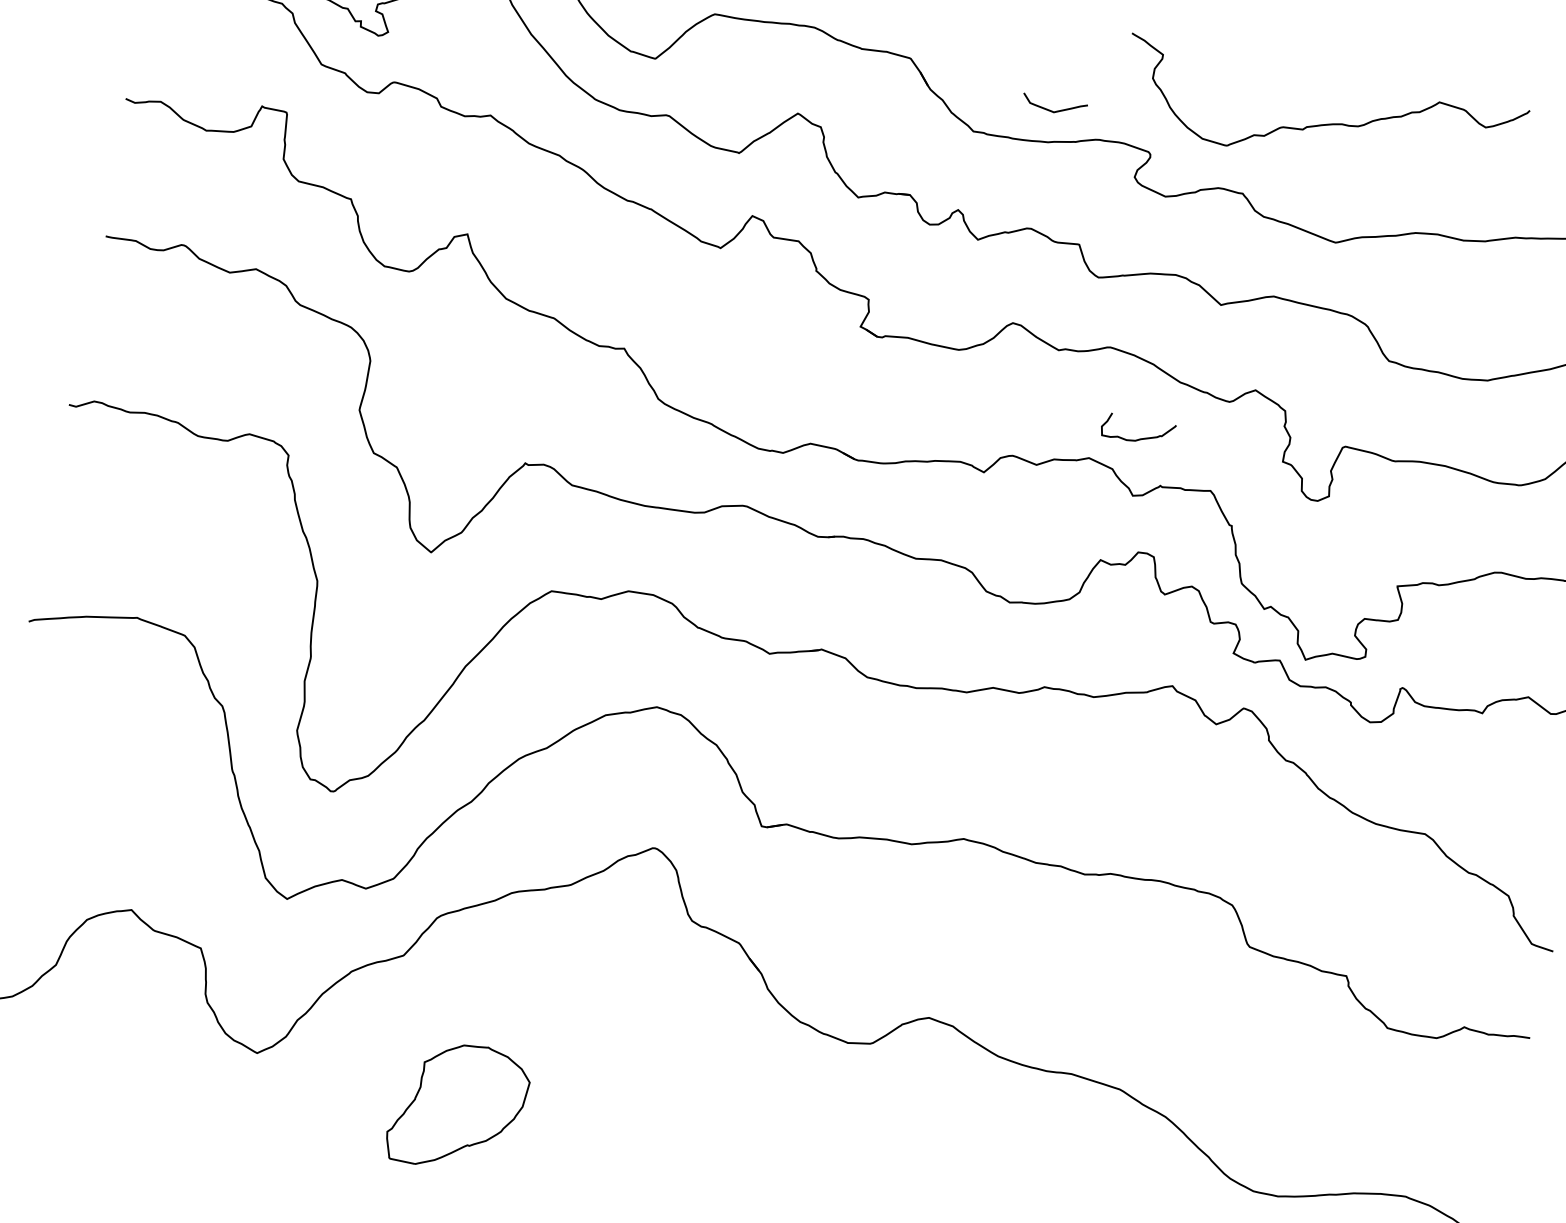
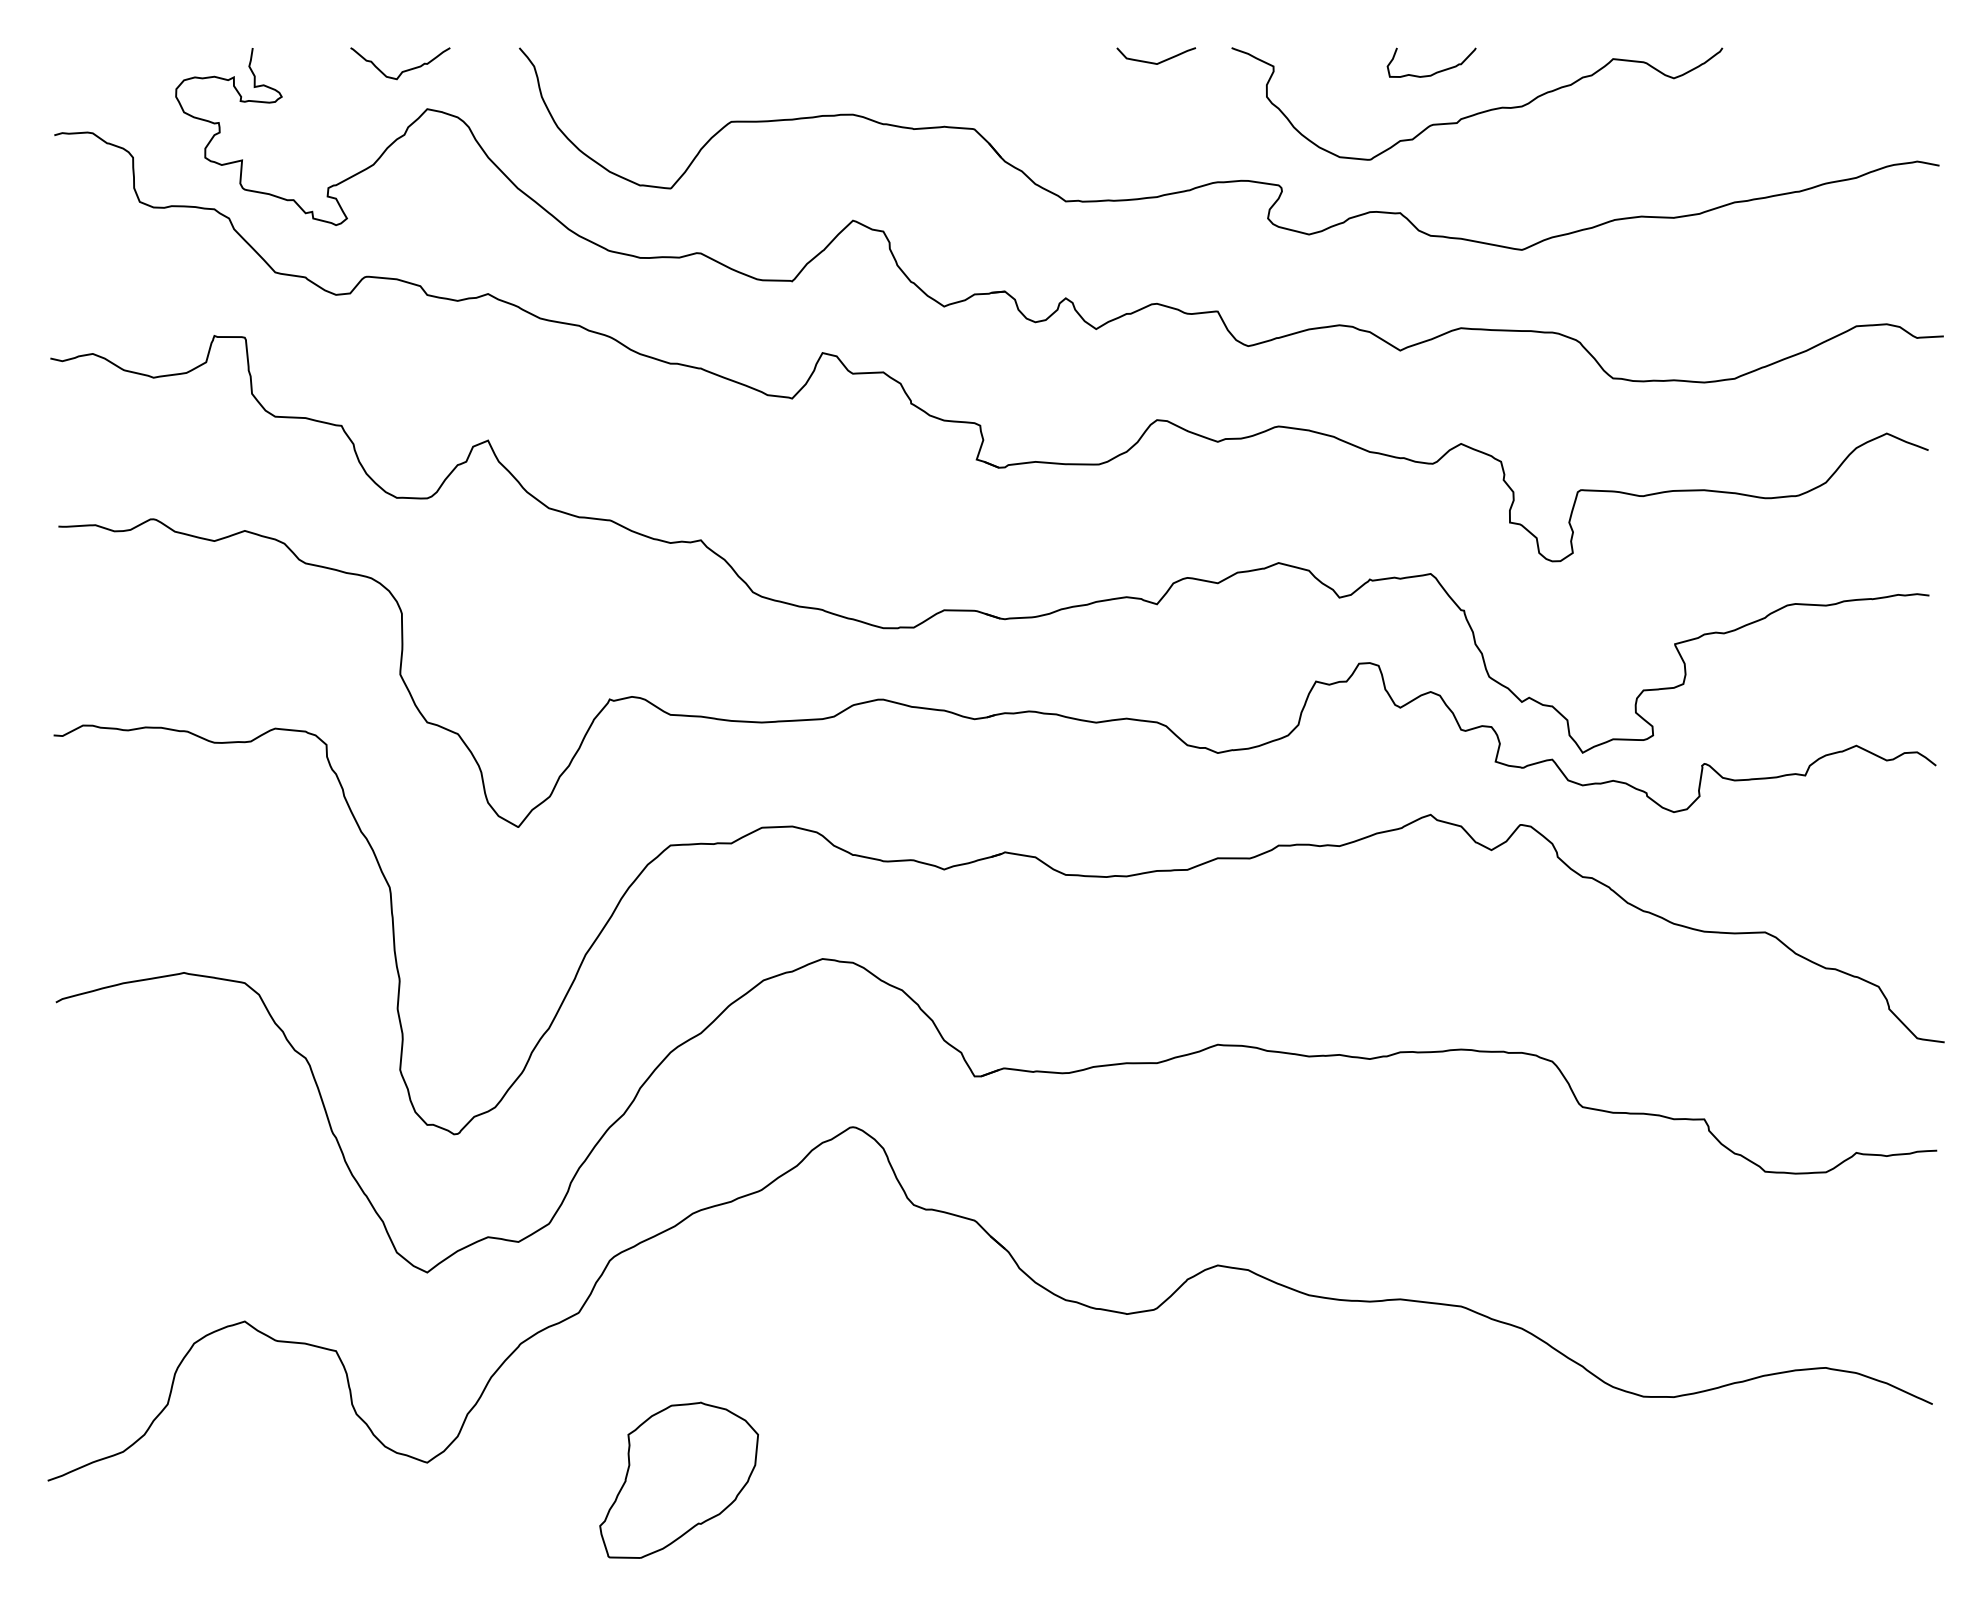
curve: (1052, 110) -> (1155, 62), moved
curve: (1140, 438) -> (1436, 71), moved

